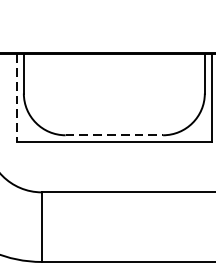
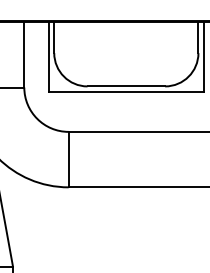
line: (16, 98) -> (48, 57), dashed -> solid
line: (114, 135) -> (126, 86), dashed -> solid

